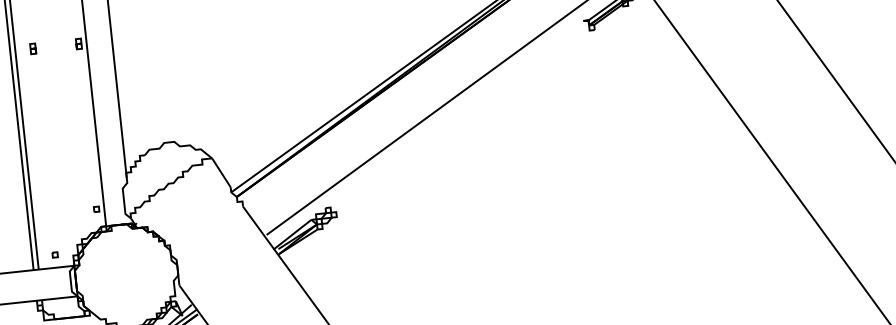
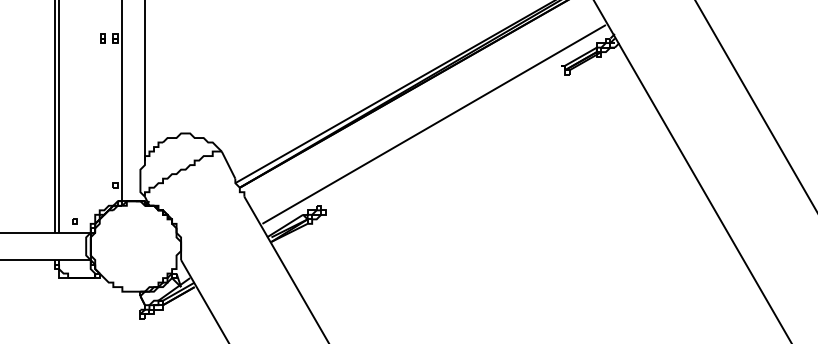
part: (32, 48) -> (102, 38), moved

